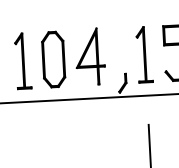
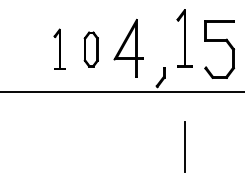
part: (144, 54) -> (184, 38), moved
part: (53, 59) -> (91, 49), size x0.6
part: (22, 61) -> (59, 49), size x0.7

